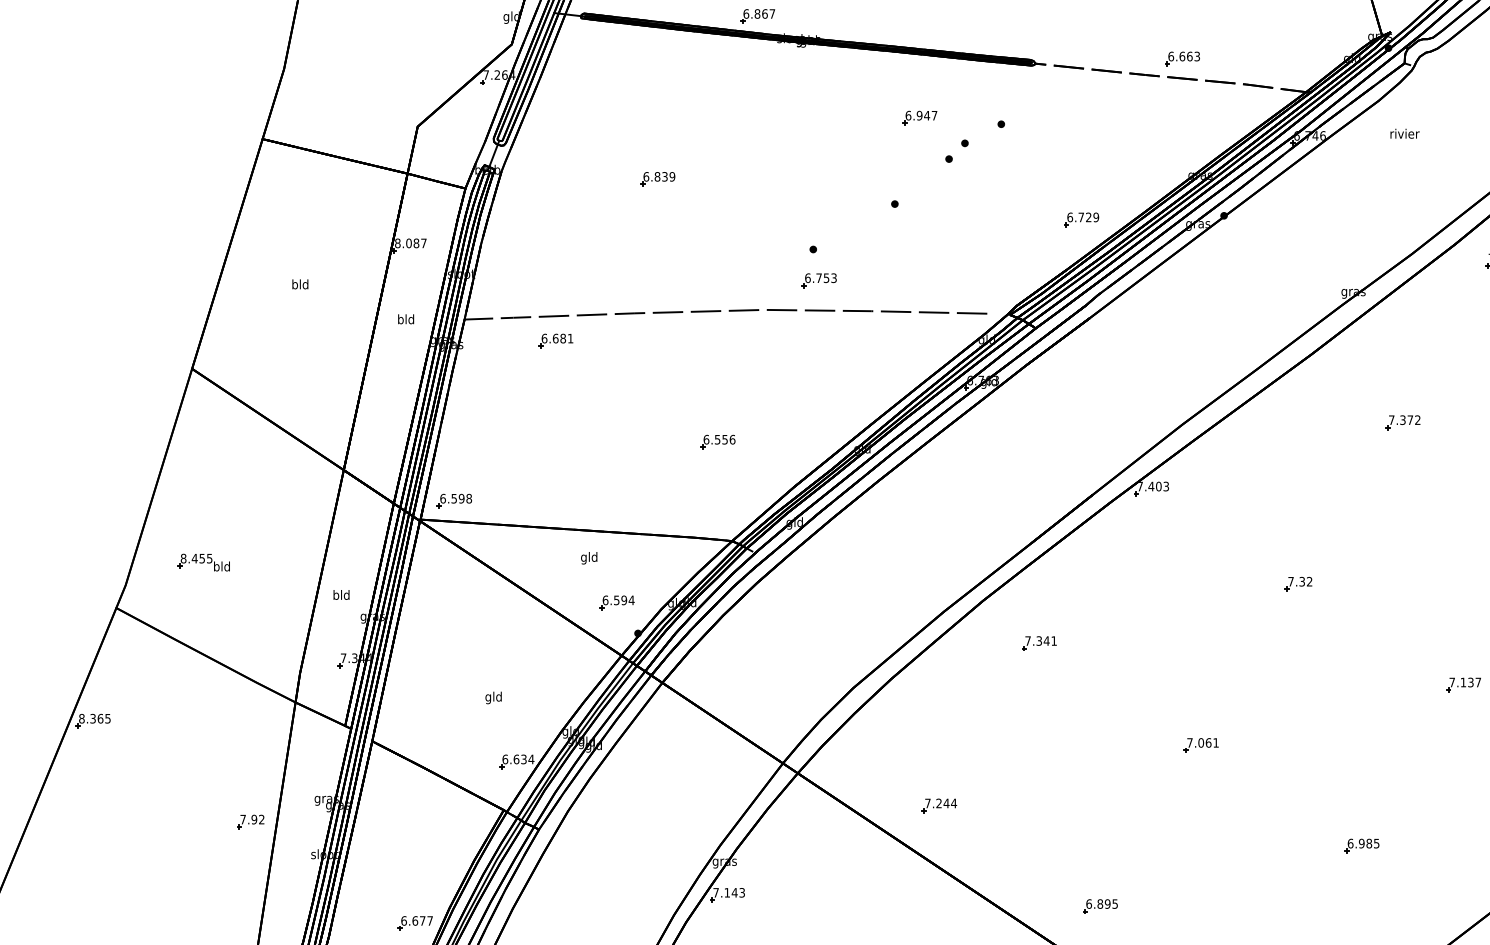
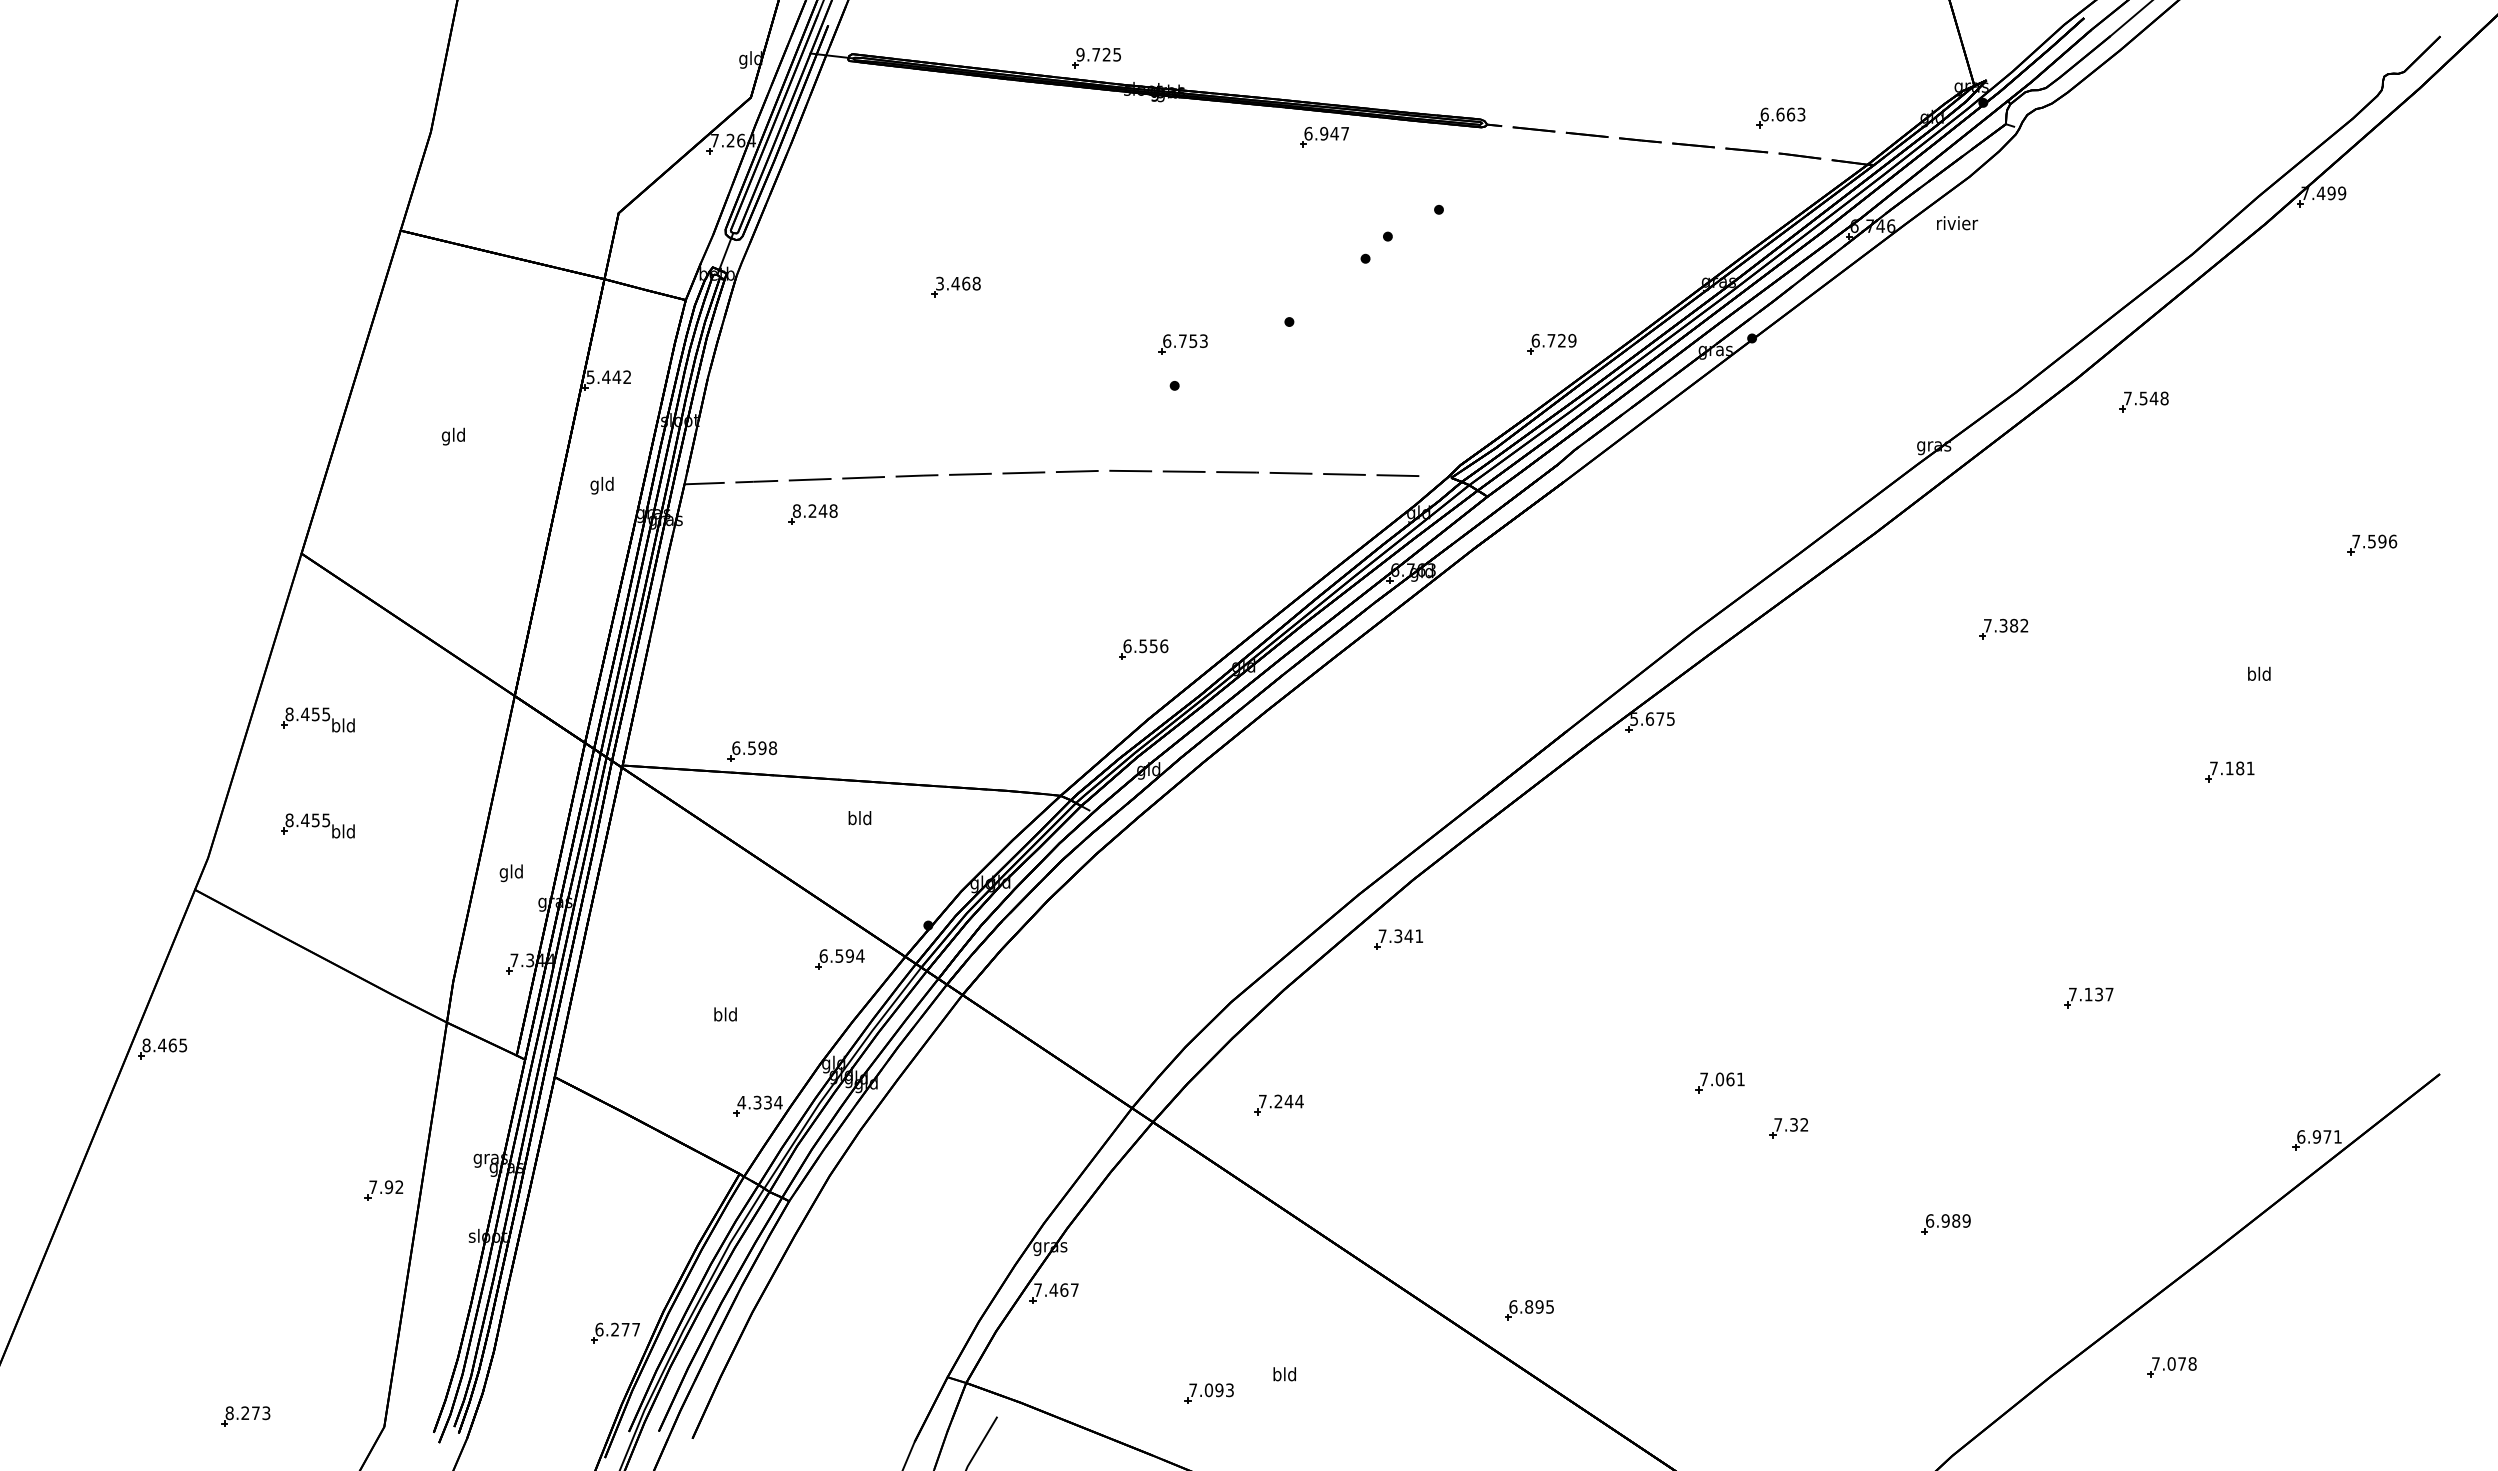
text: (759, 13) -> (1098, 54), 6.867 -> 9.725
part: (1182, 58) -> (1780, 117), moved
part: (919, 118) -> (1324, 137), moved
text: (1405, 134) -> (1957, 223), moved
text: (659, 176) -> (958, 283), 6.839 -> 3.468
text: (410, 243) -> (608, 377), 8.087 -> 5.442
part: (818, 280) -> (1182, 344), moved
text: (294, 285) -> (445, 436), bld -> gld
text: (400, 320) -> (594, 485), bld -> gld
text: (557, 338) -> (814, 510), 6.681 -> 8.248
text: (1410, 419) -> (2014, 625), 7.372 -> 7.382
part: (717, 442) -> (1143, 649), moved
part: (203, 486) -> (317, 719), added
text: (1153, 486) -> (1652, 718), 7.403 -> 5.675
part: (454, 501) -> (752, 751), moved
text: (584, 558) -> (852, 819), gld -> bld
part: (1298, 584) -> (1788, 1128), moved
text: (335, 596) -> (503, 873), bld -> gld
part: (616, 602) -> (839, 959), moved
part: (1039, 643) -> (1398, 939), moved
text: (488, 698) -> (717, 1016), gld -> bld
text: (93, 718) -> (162, 1045), 8.365 -> 8.465
text: (510, 759) -> (749, 1102), 6.634 -> 4.334
part: (939, 805) -> (1278, 1104), moved
text: (1376, 843) -> (1966, 1220), 6.985 -> 6.989
text: (734, 892) -> (1063, 1289), 7.143 -> 7.467
part: (1100, 906) -> (1529, 1310), moved
text: (415, 920) -> (615, 1329), 6.677 -> 6.277

